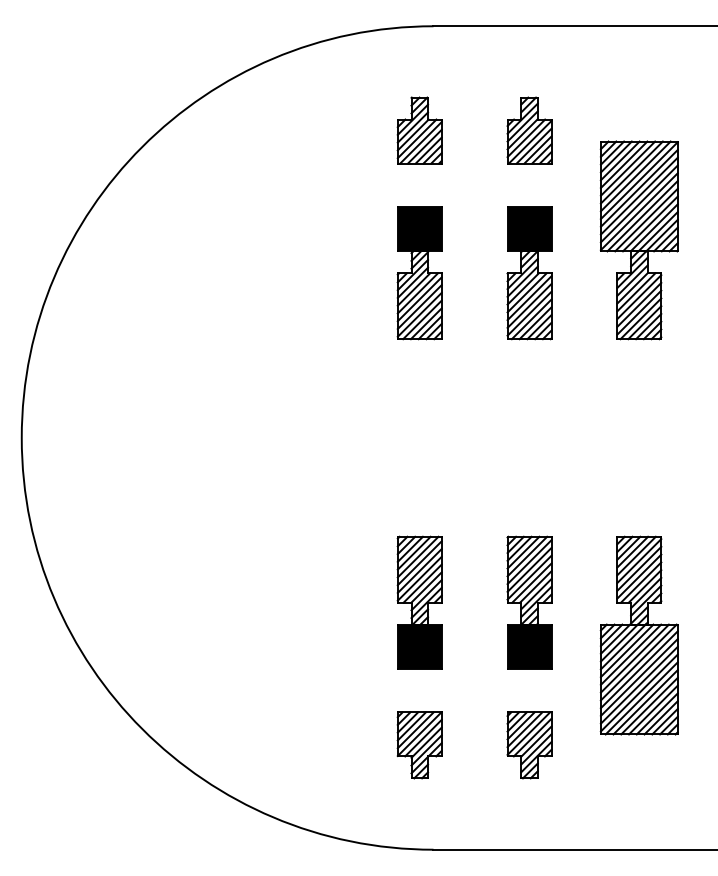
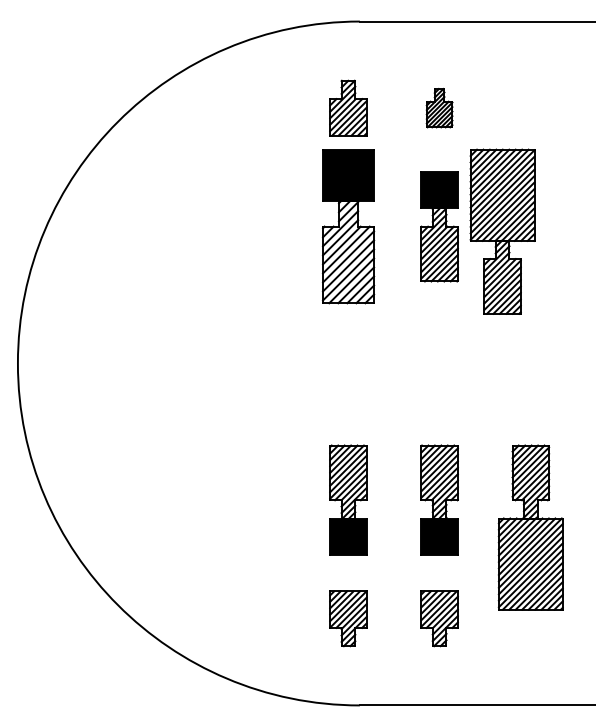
part: (529, 130) -> (439, 108), size x0.7
part: (638, 240) -> (501, 231), moved
part: (419, 273) -> (348, 226), size x1.4

